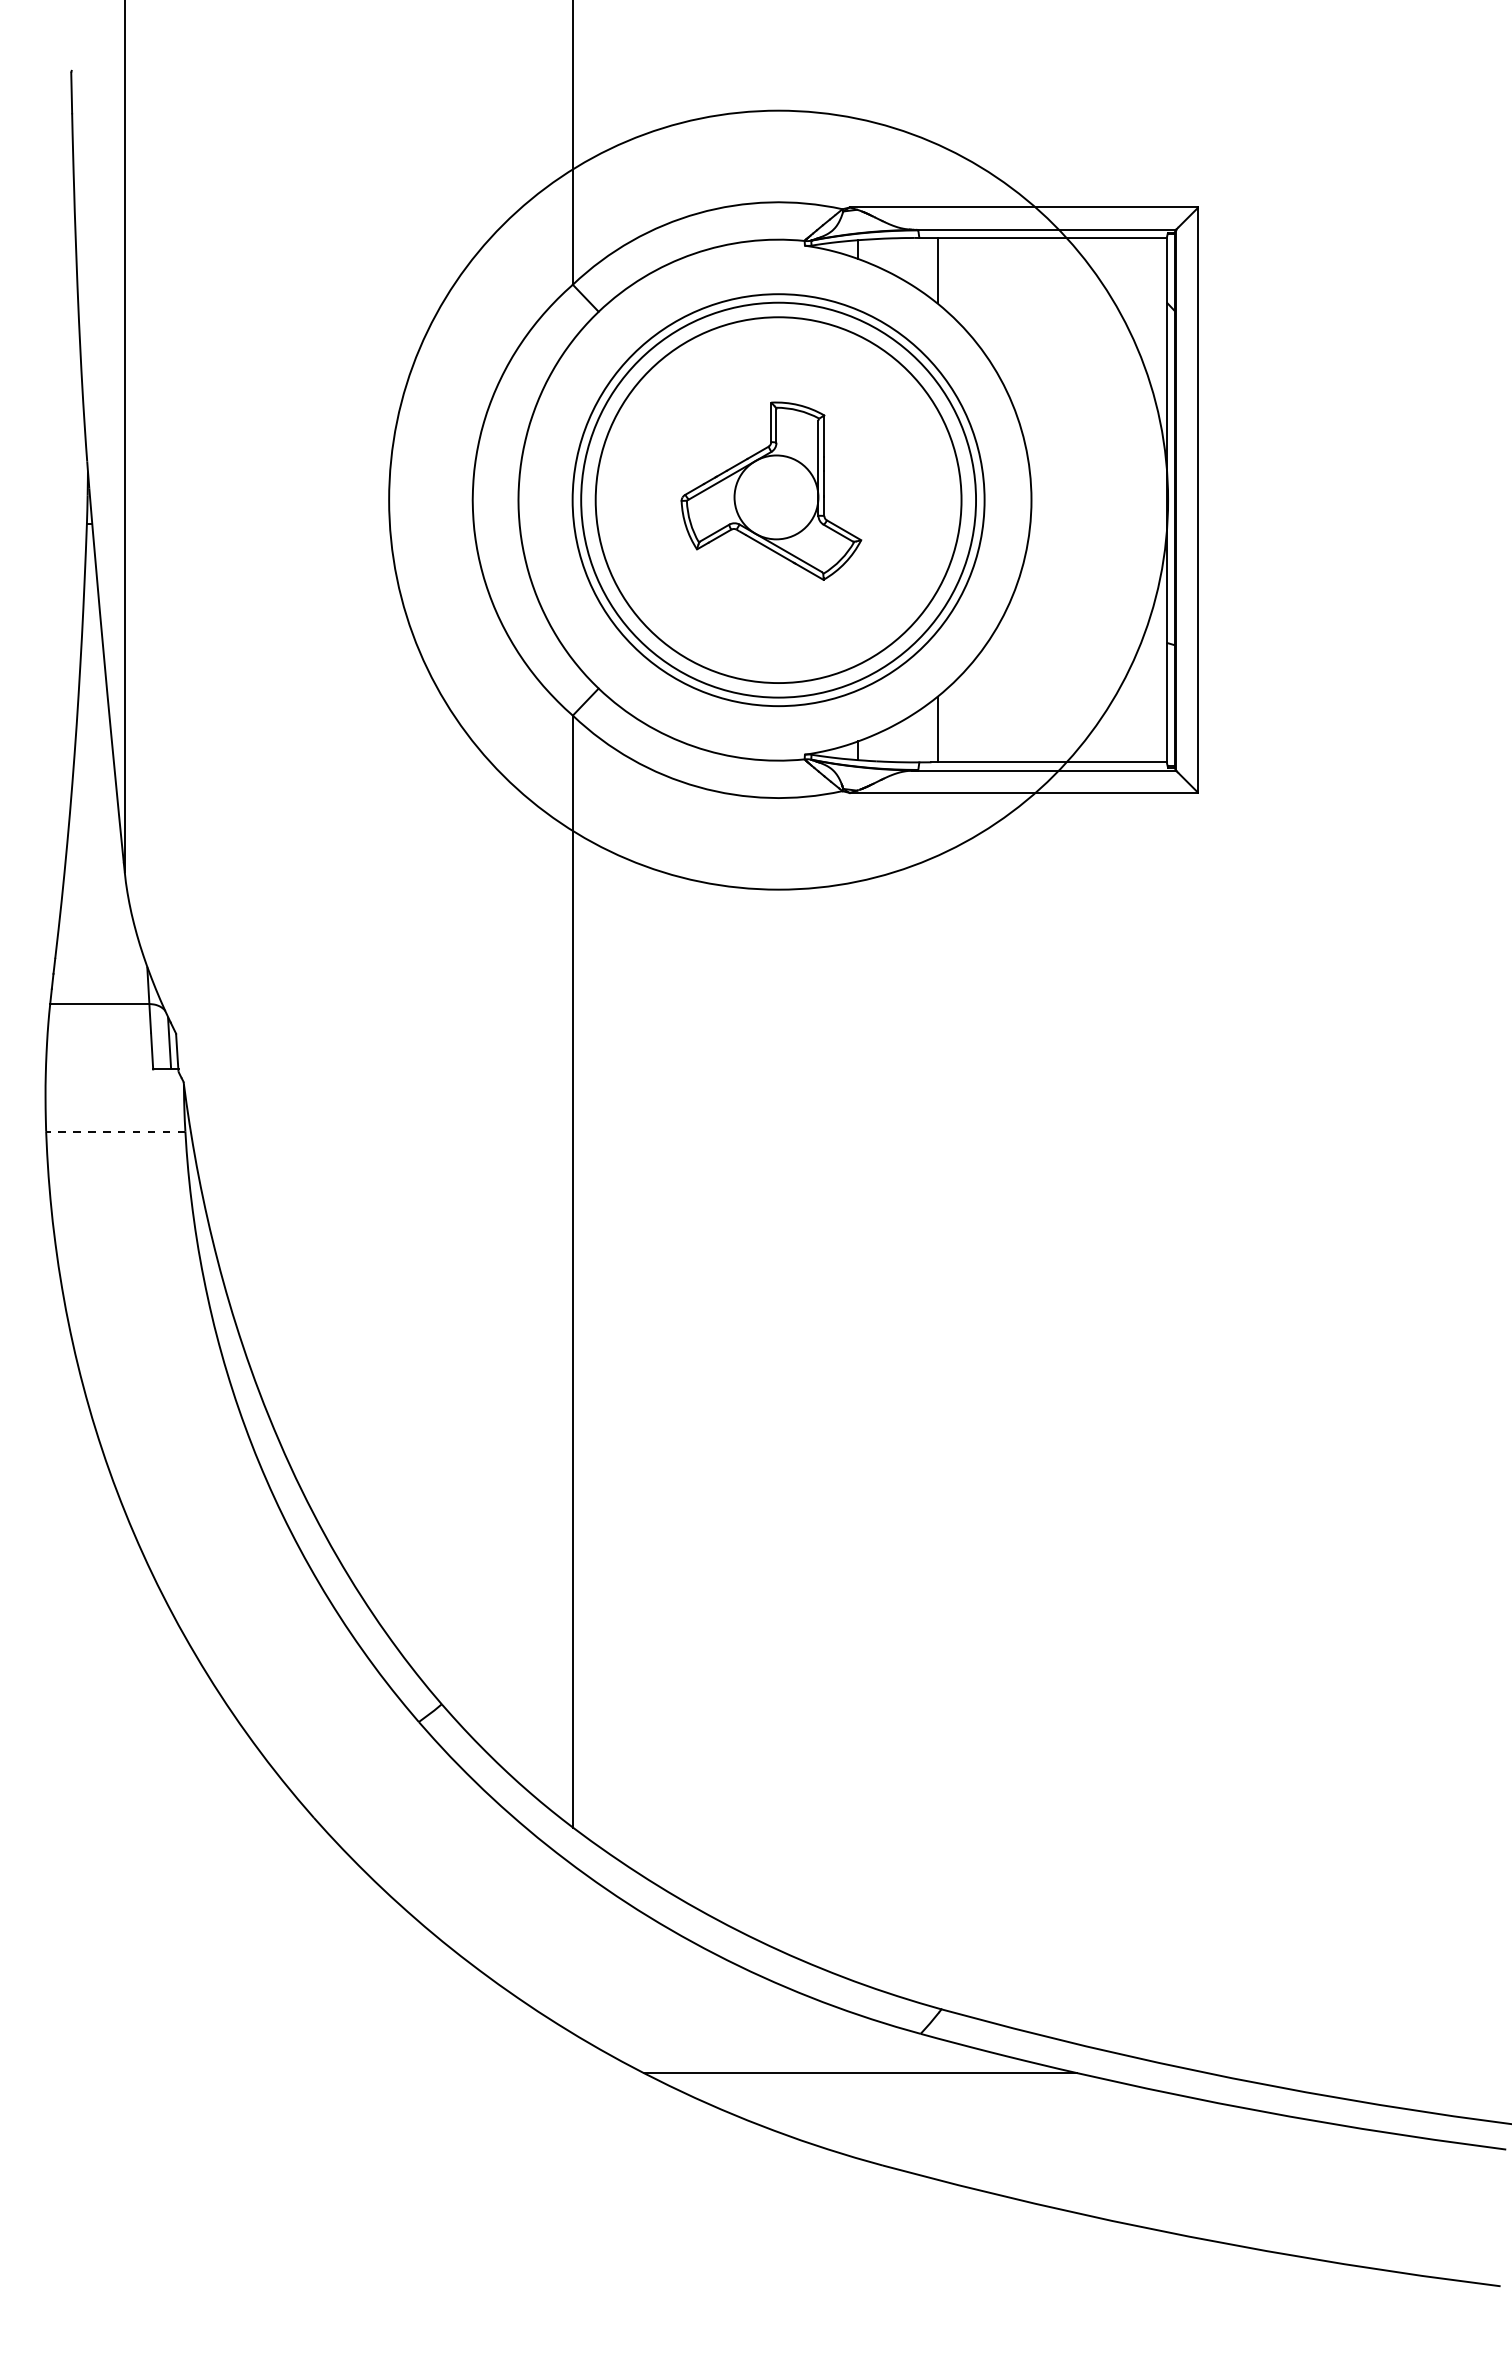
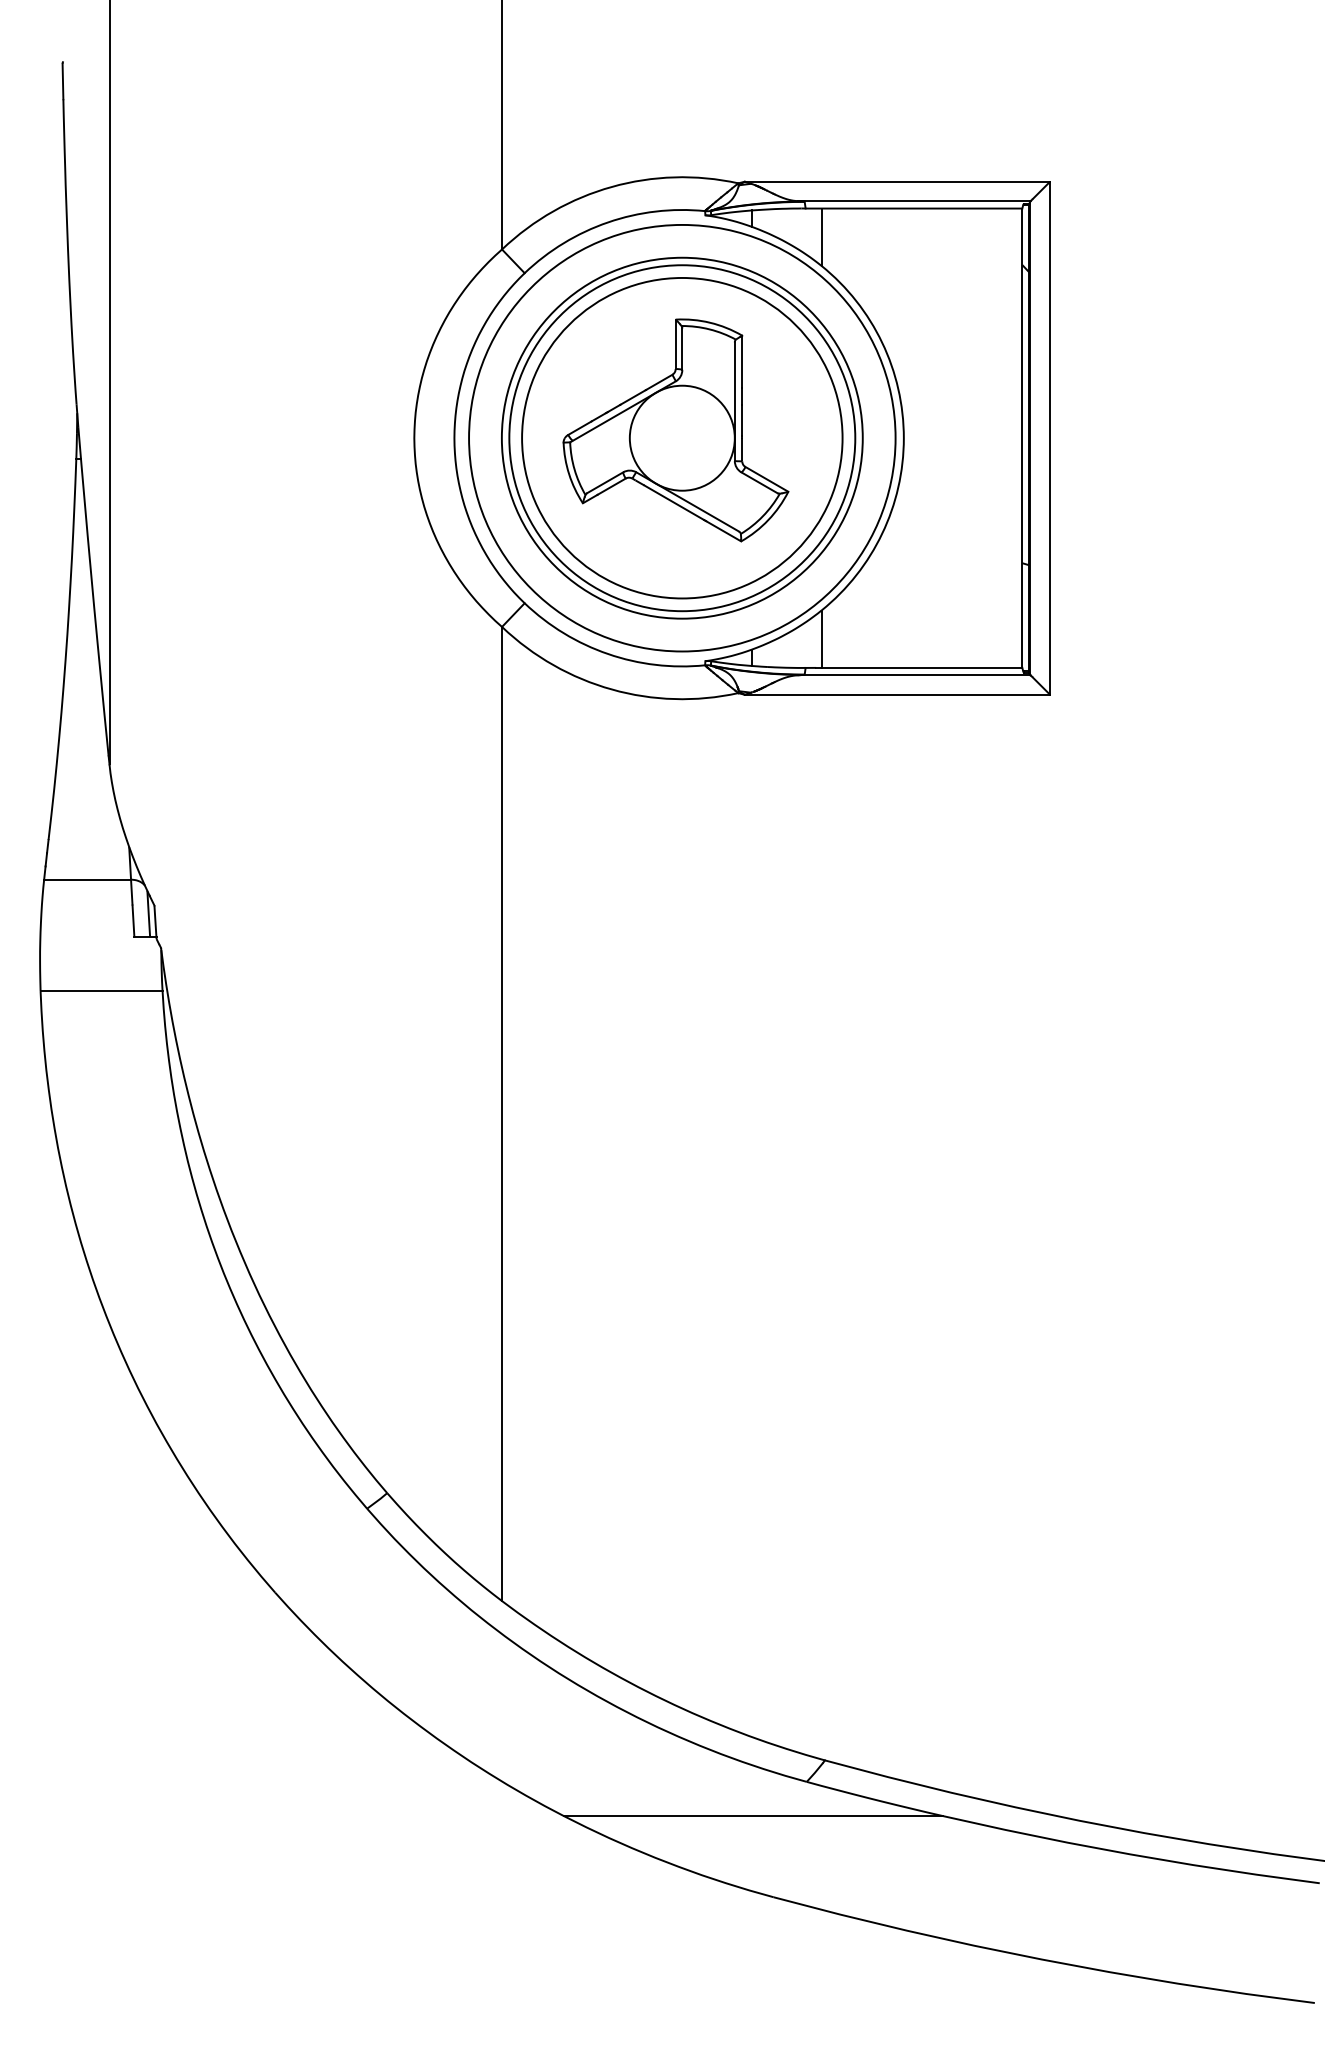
part: (771, 490) -> (676, 429), size x1.43
circle: (778, 499) -> (682, 437), size x0.62
line: (115, 1131) -> (101, 991), dashed -> solid

